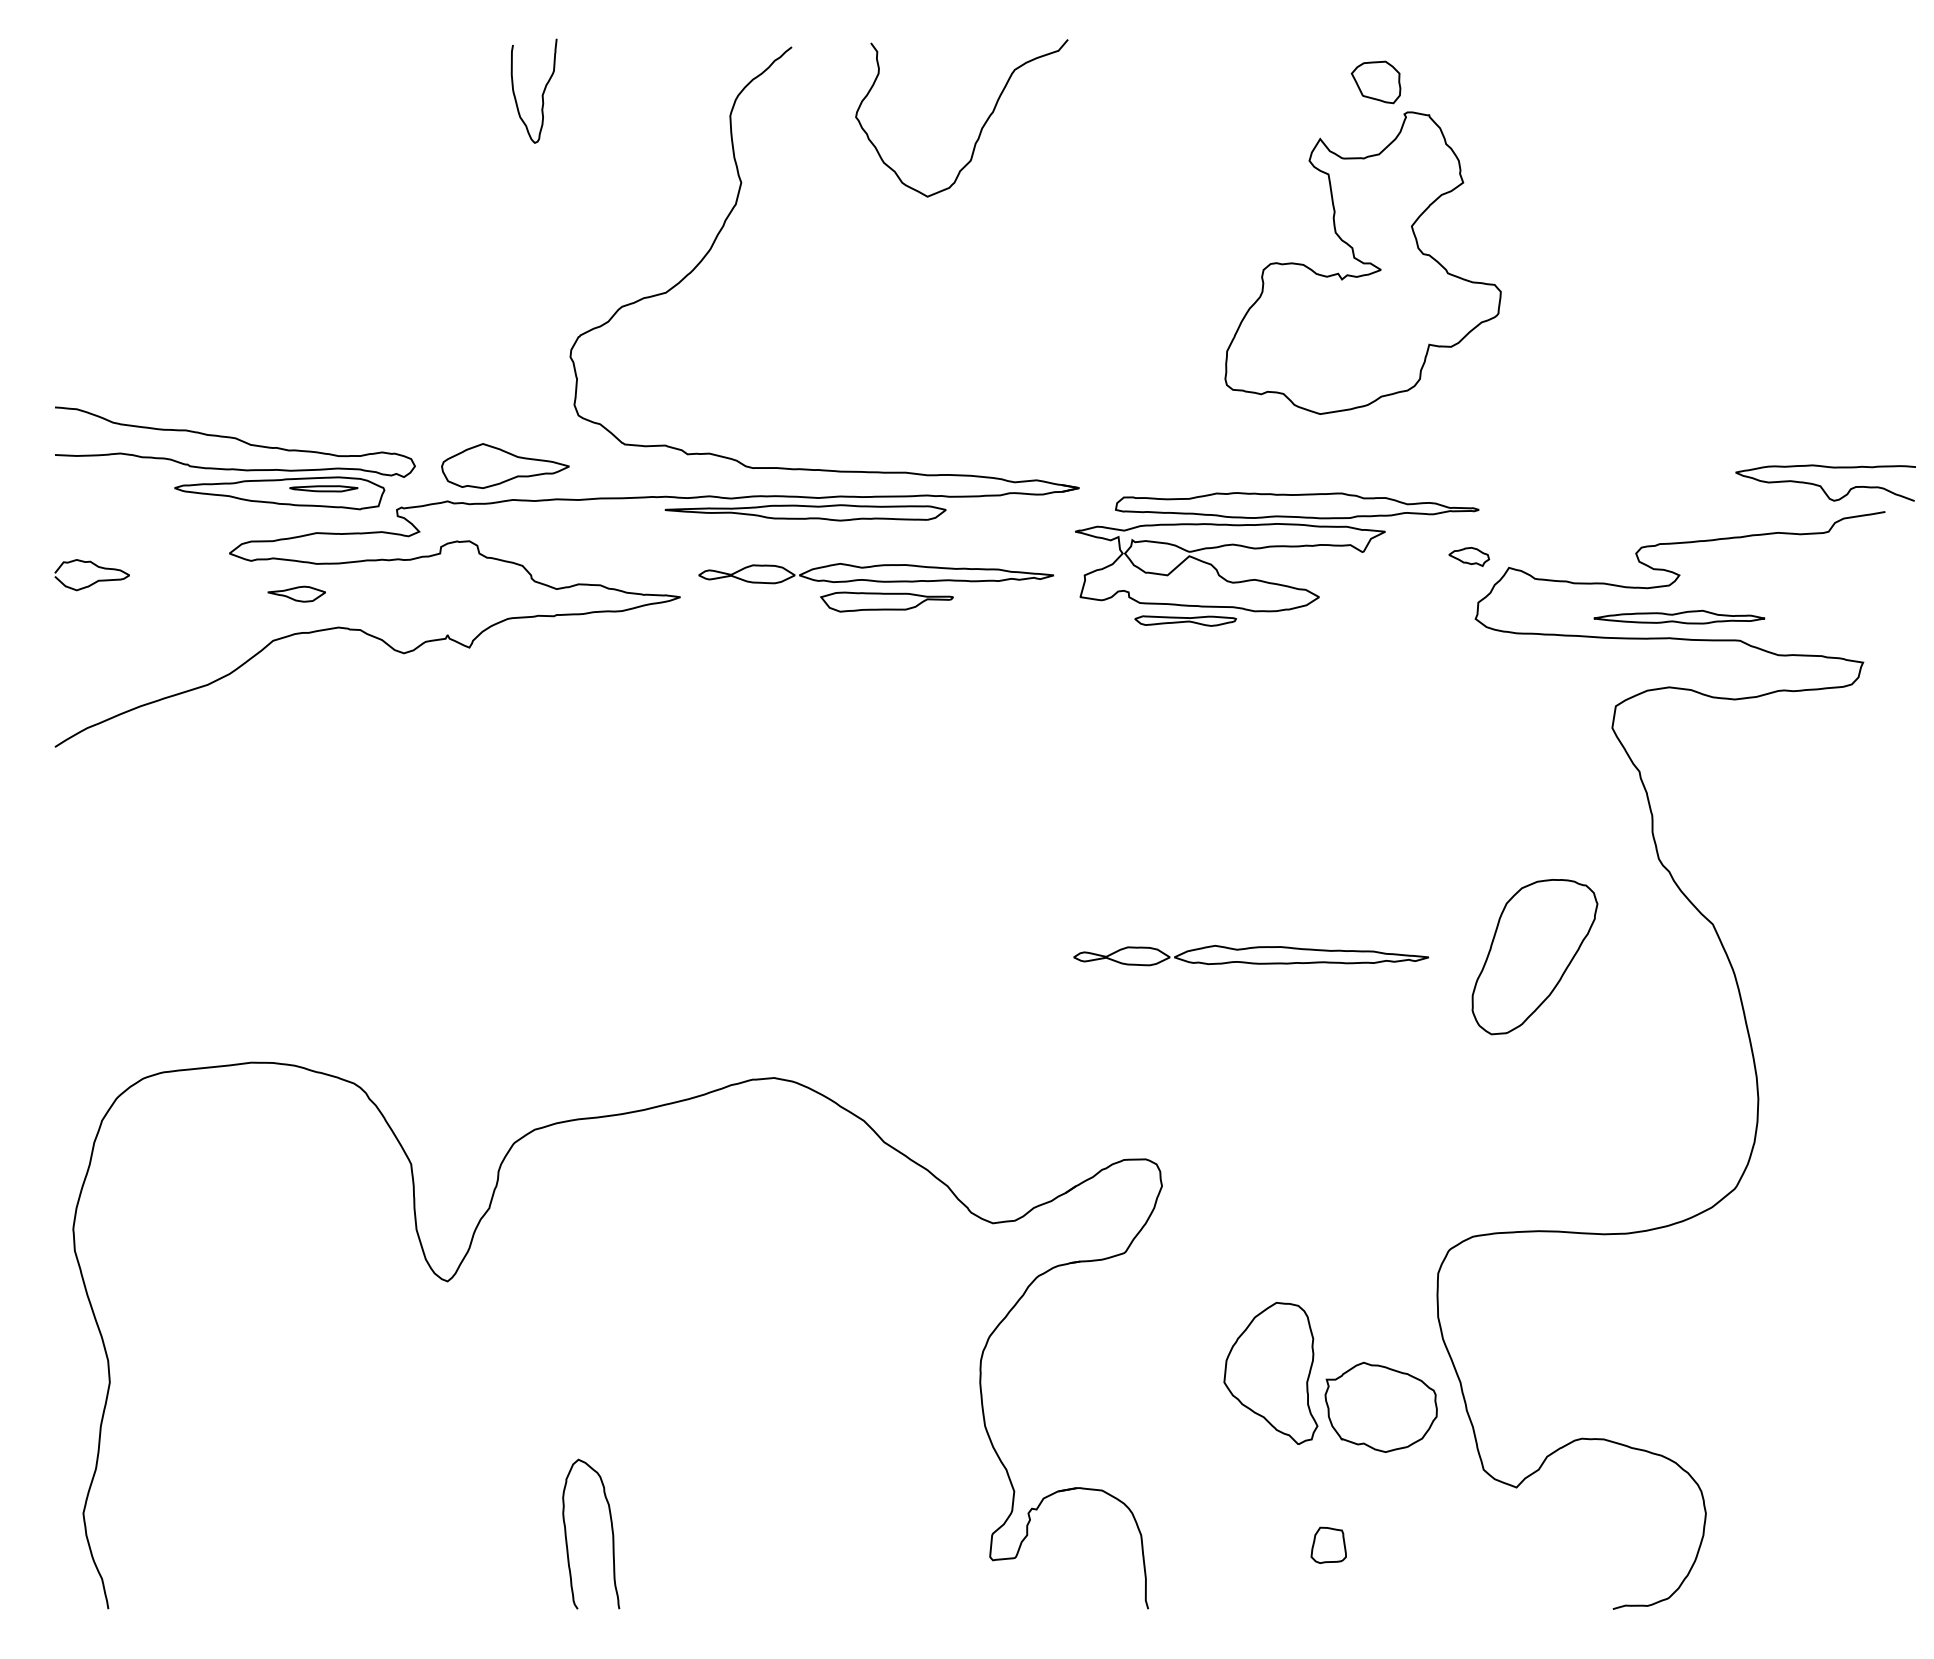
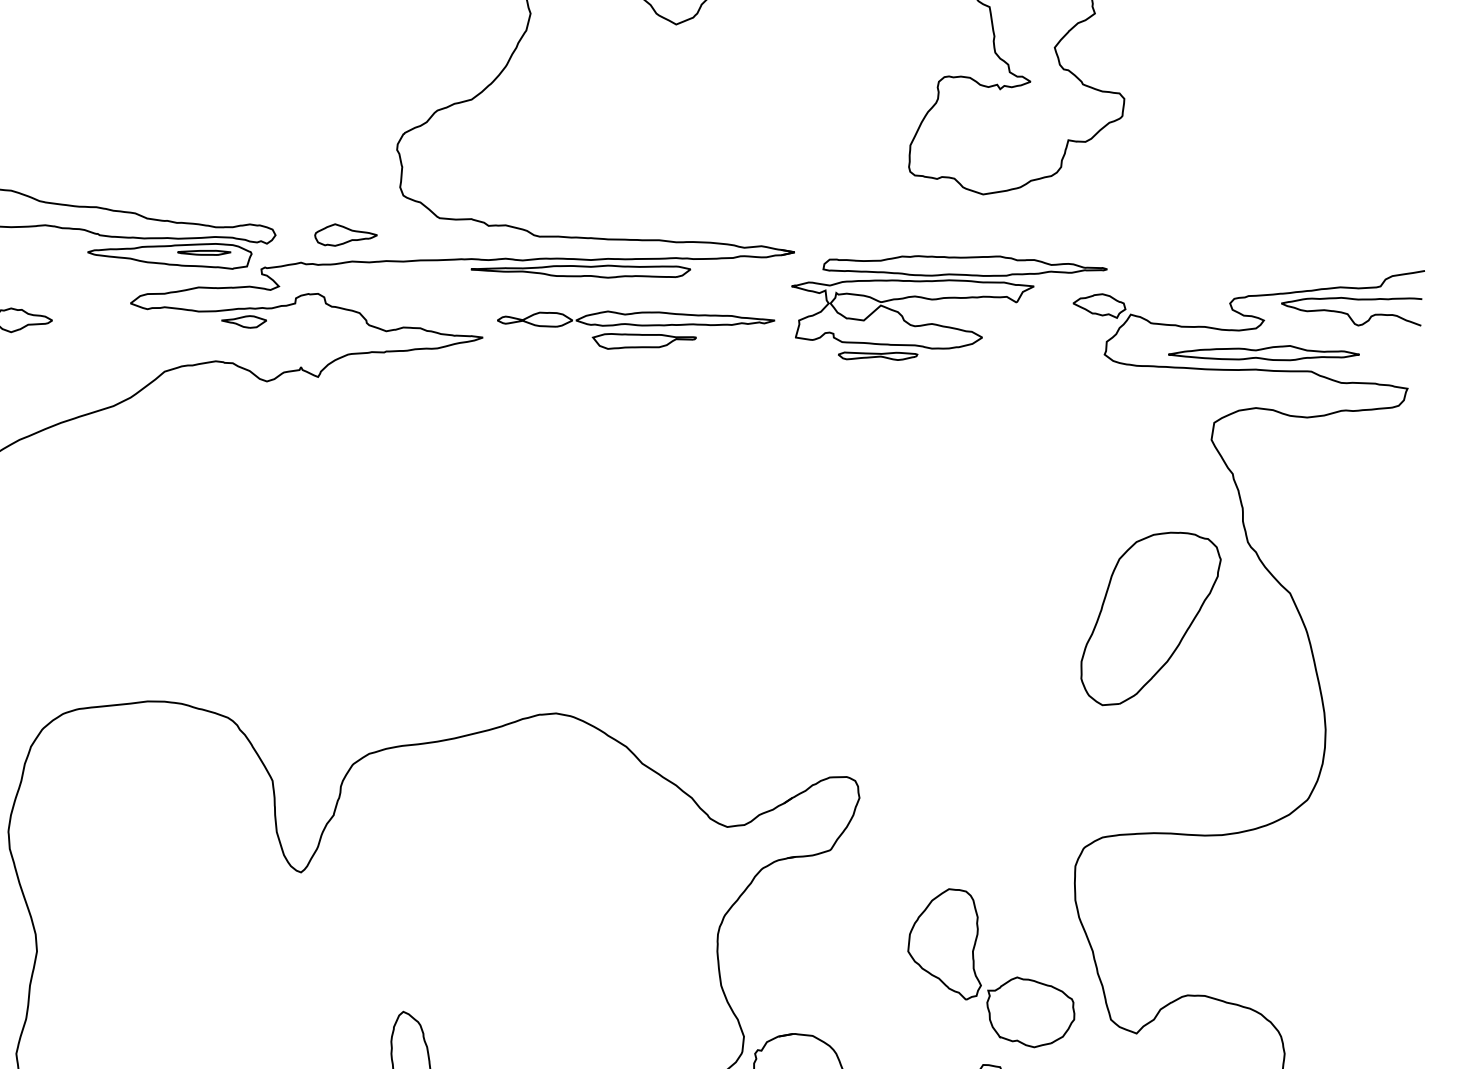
part: (504, 465) -> (345, 234), size x0.62
curve: (1821, 485) -> (1348, 313), moved
part: (1469, 556) -> (1099, 305), size x1.67
part: (296, 593) -> (243, 321), moved
part: (1679, 617) -> (1264, 353), size x1.43
part: (1251, 955) -> (929, 617), removed
part: (1534, 956) -> (1150, 618), size x1.43
part: (1380, 1406) -> (1030, 1011), moved

